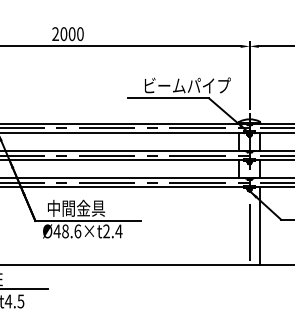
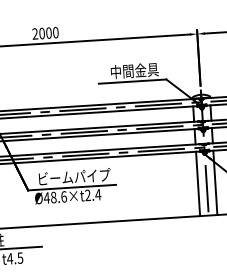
text: (186, 85) -> (146, 69), ビームパイプ -> 中間金具
text: (91, 207) -> (74, 176), 中間金具 -> ビームパイプ
line: (239, 225) -> (198, 183), added

